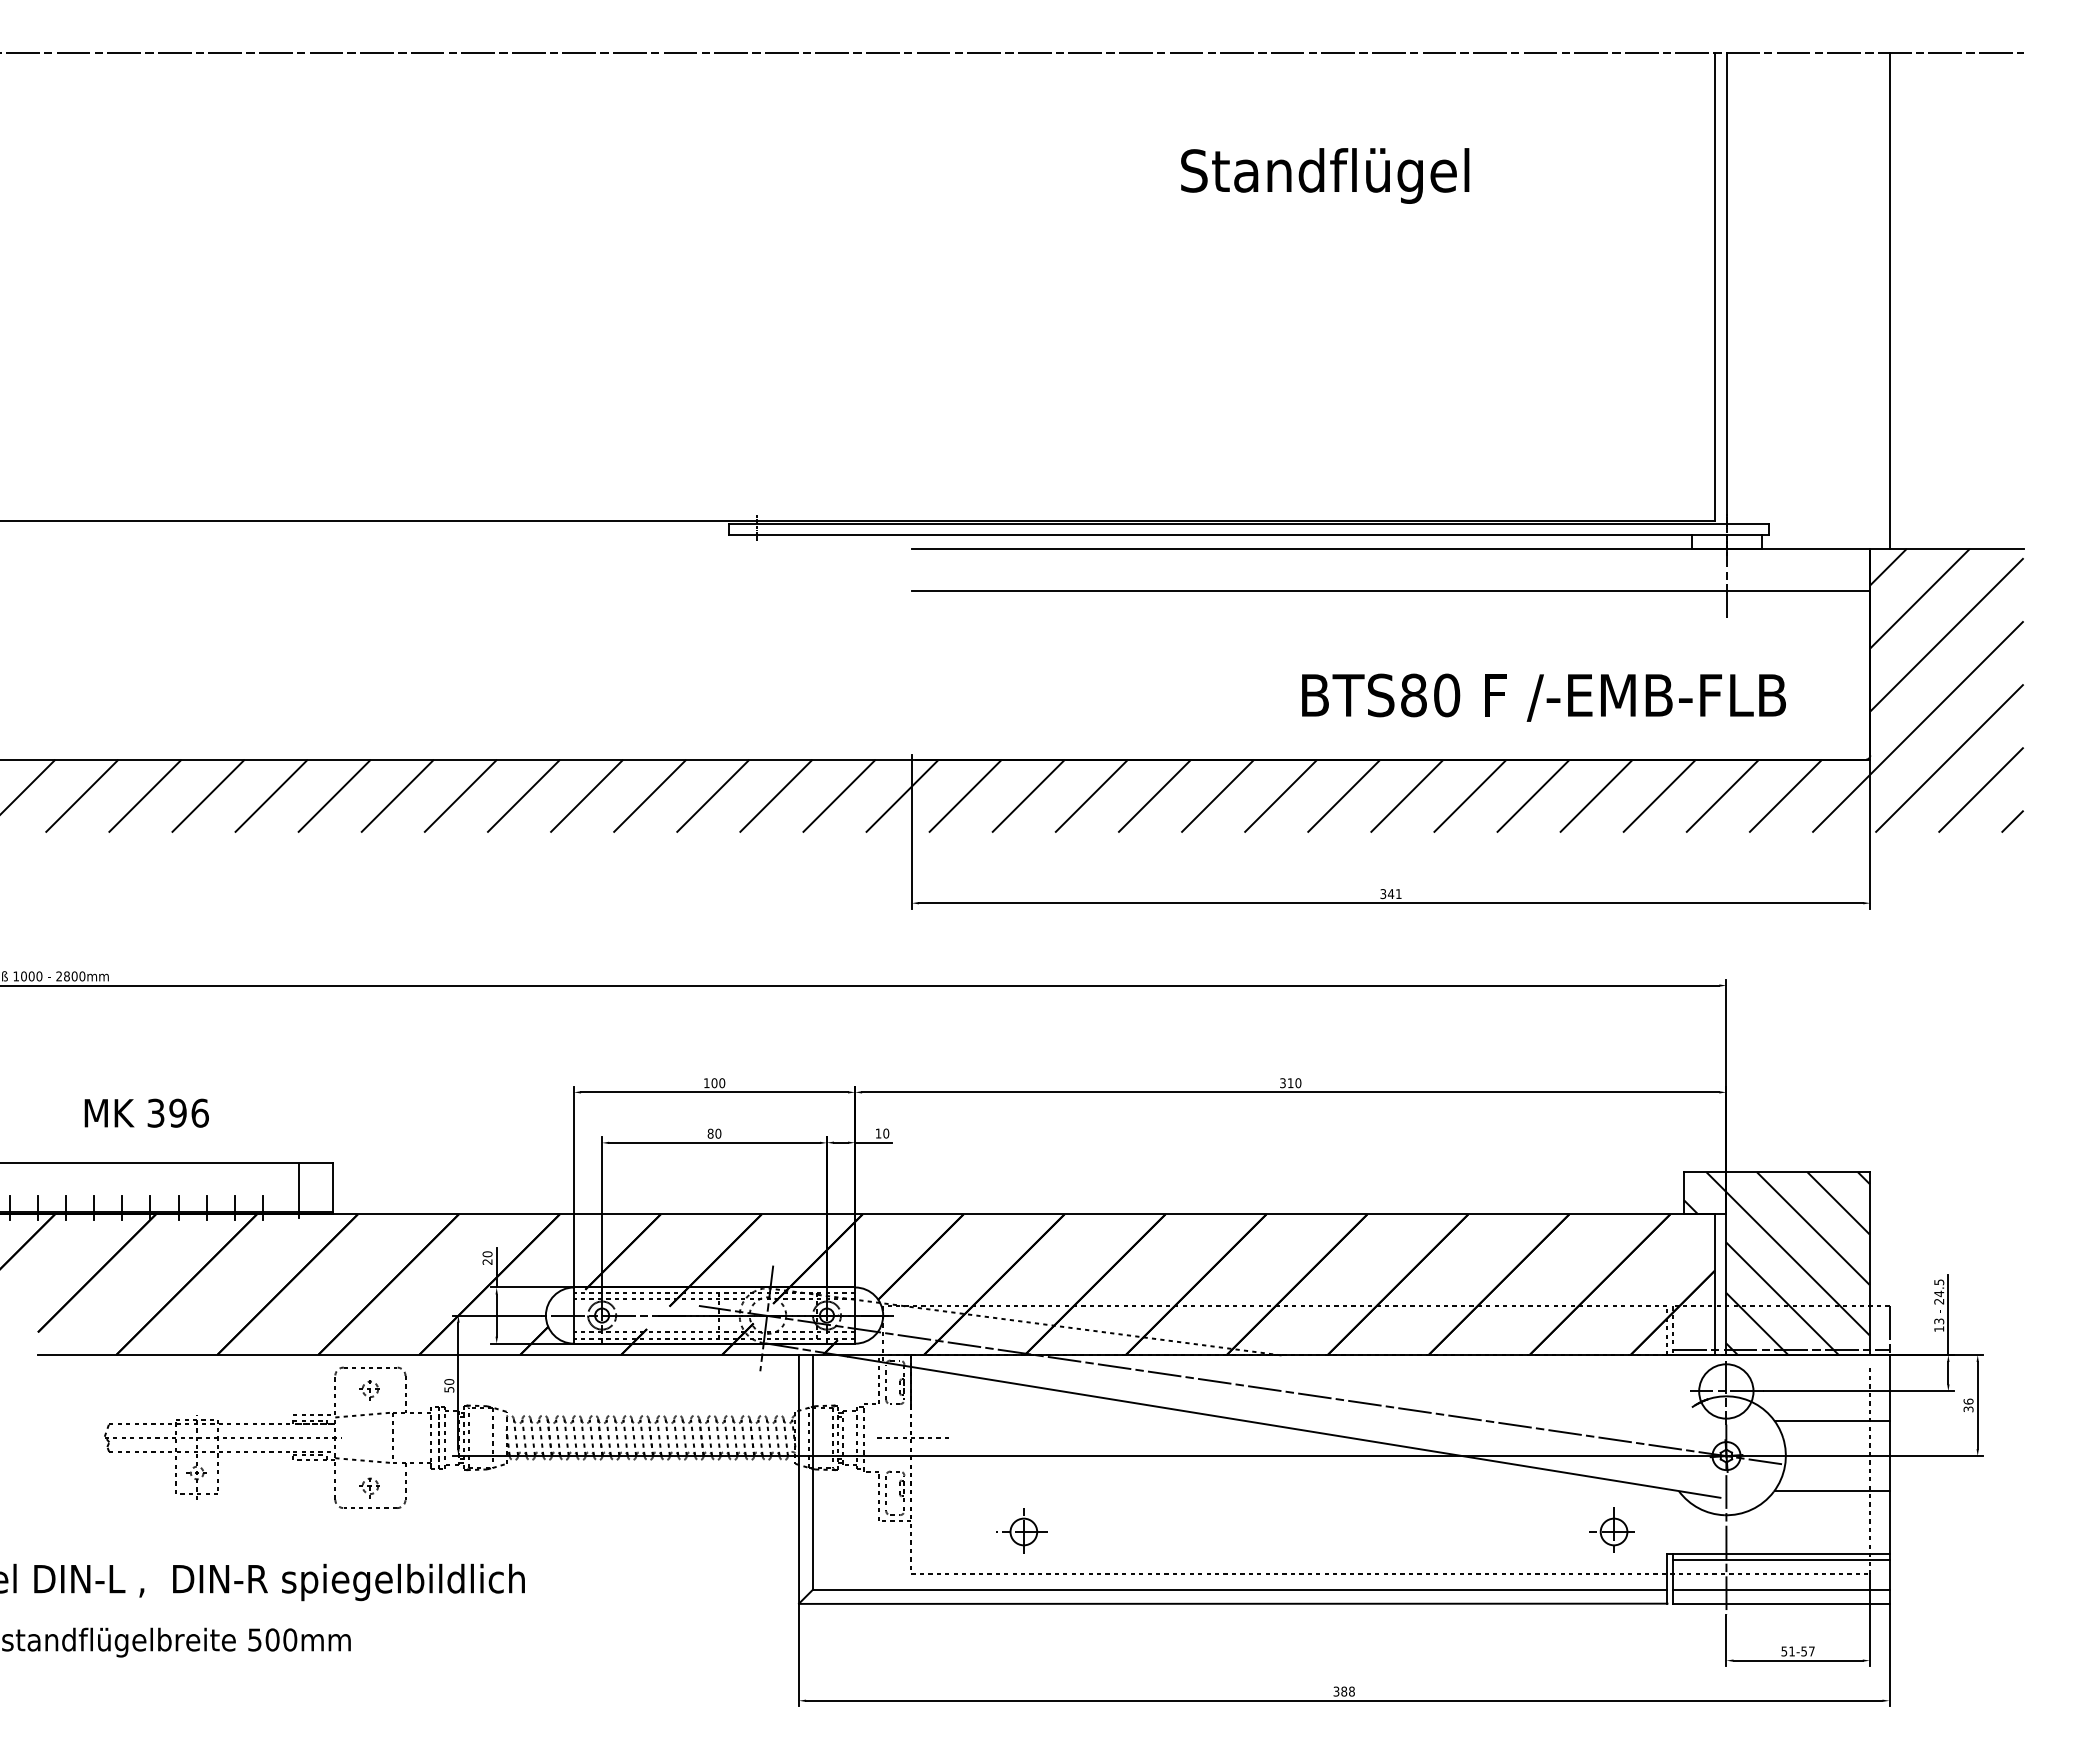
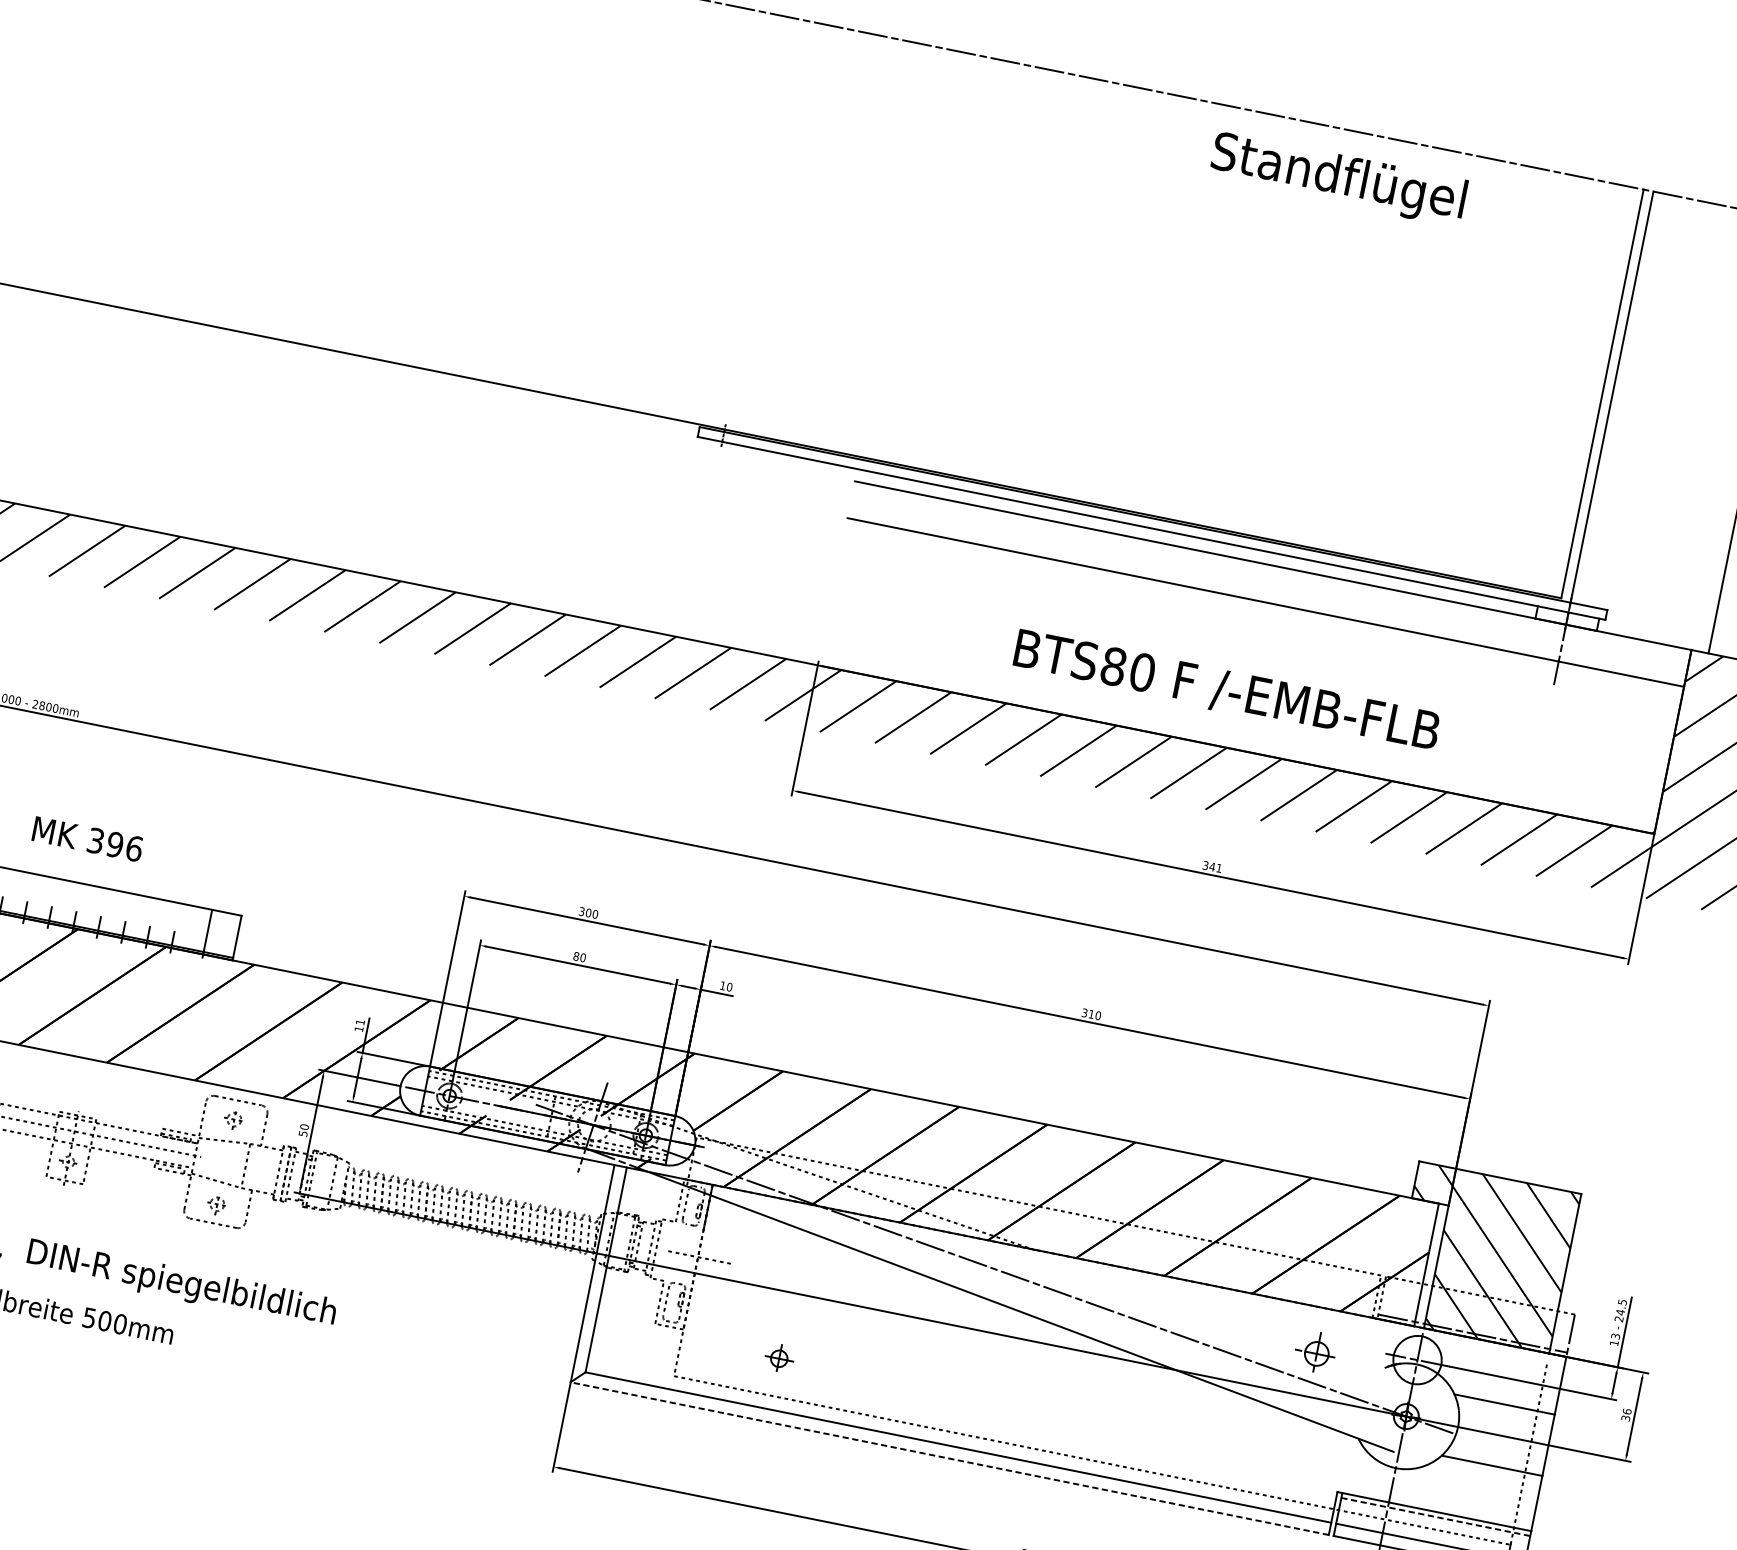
text: (1325, 175) -> (1338, 178), moved
text: (1543, 697) -> (1226, 691), moved
text: (706, 1083) -> (581, 911), 100 -> 300
text: (487, 1257) -> (359, 1025), 20 -> 11
part: (1611, 1529) -> (1315, 1351), moved
part: (1021, 1530) -> (777, 1357), size x0.7
line: (1781, 1560) -> (1435, 1517), solid -> dashed
line: (1232, 1603) -> (949, 1458), solid -> dashed

